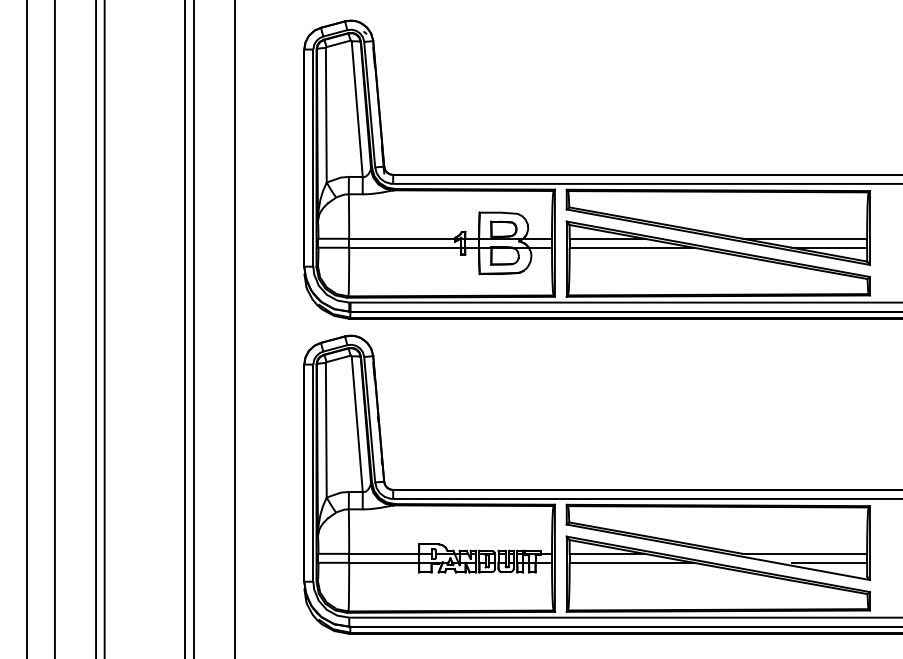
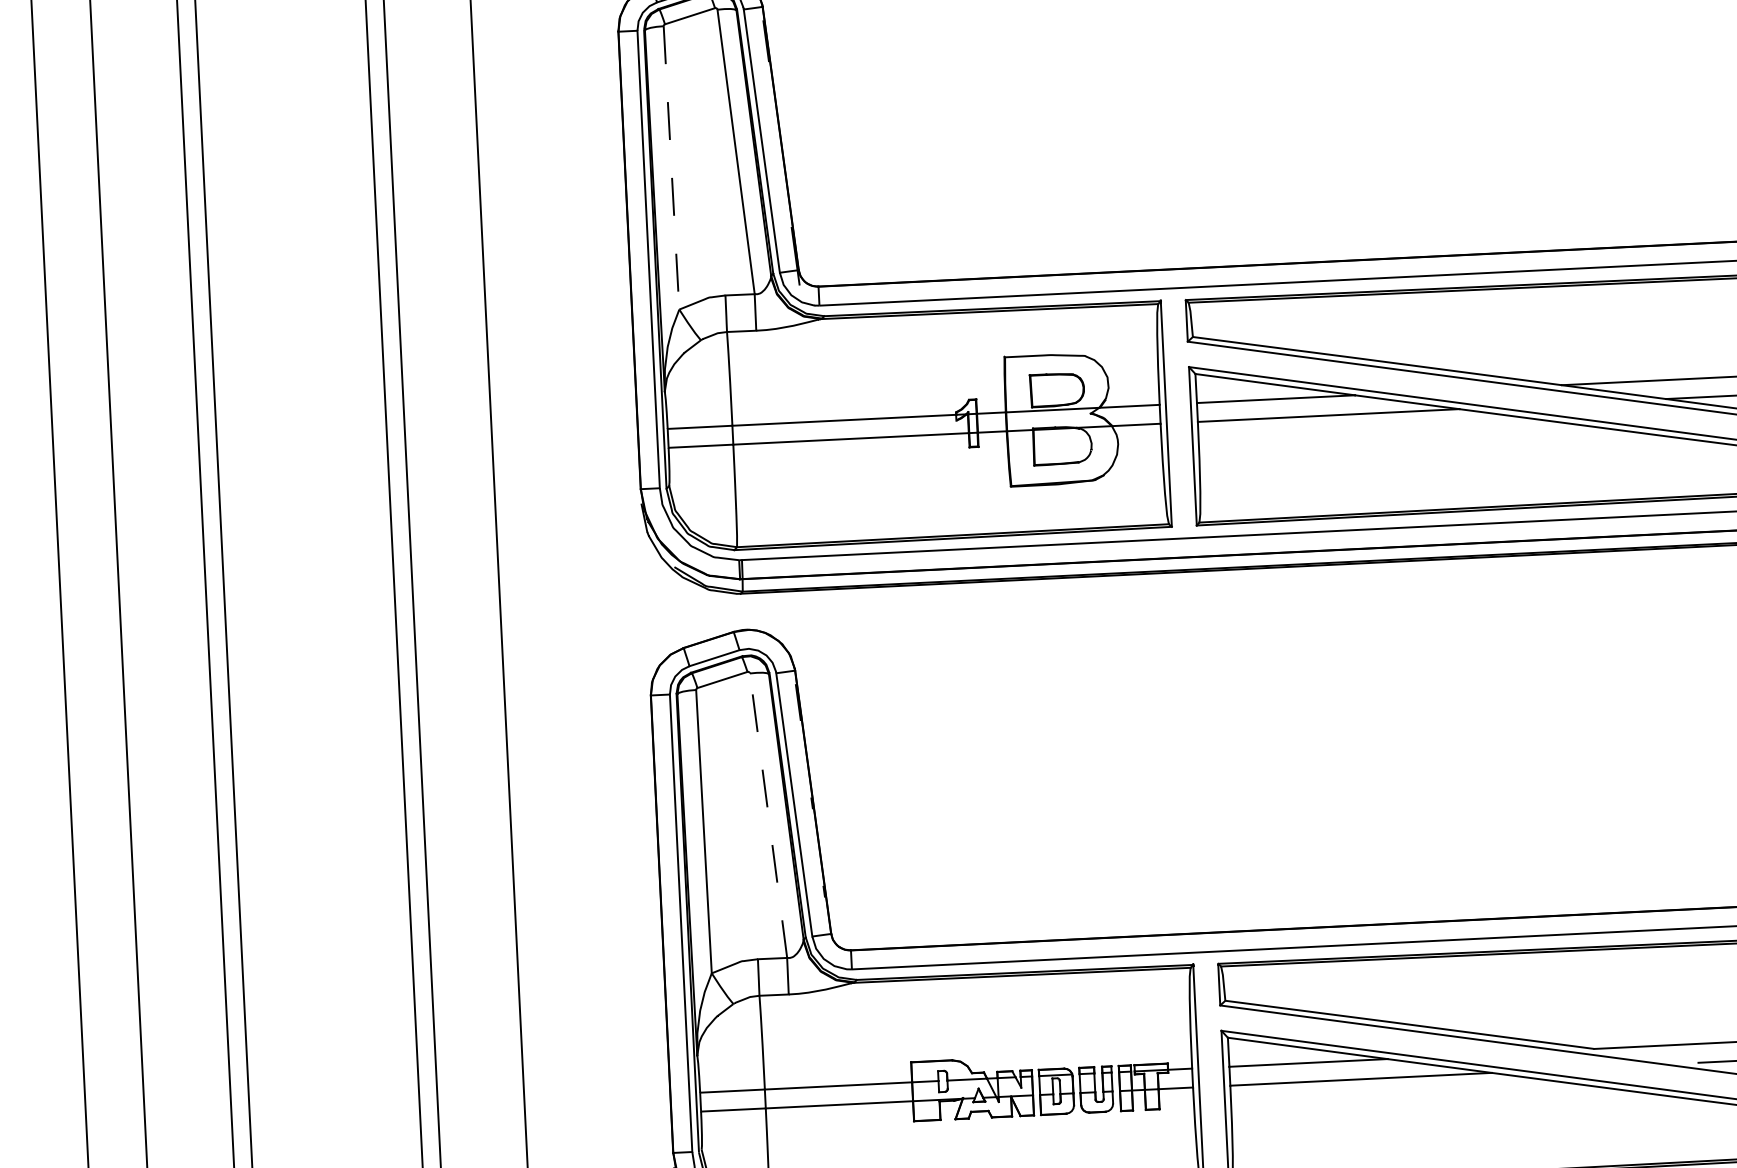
line: (326, 115) -> (671, 168), solid -> dashed
line: (357, 423) -> (768, 814), solid -> dashed

